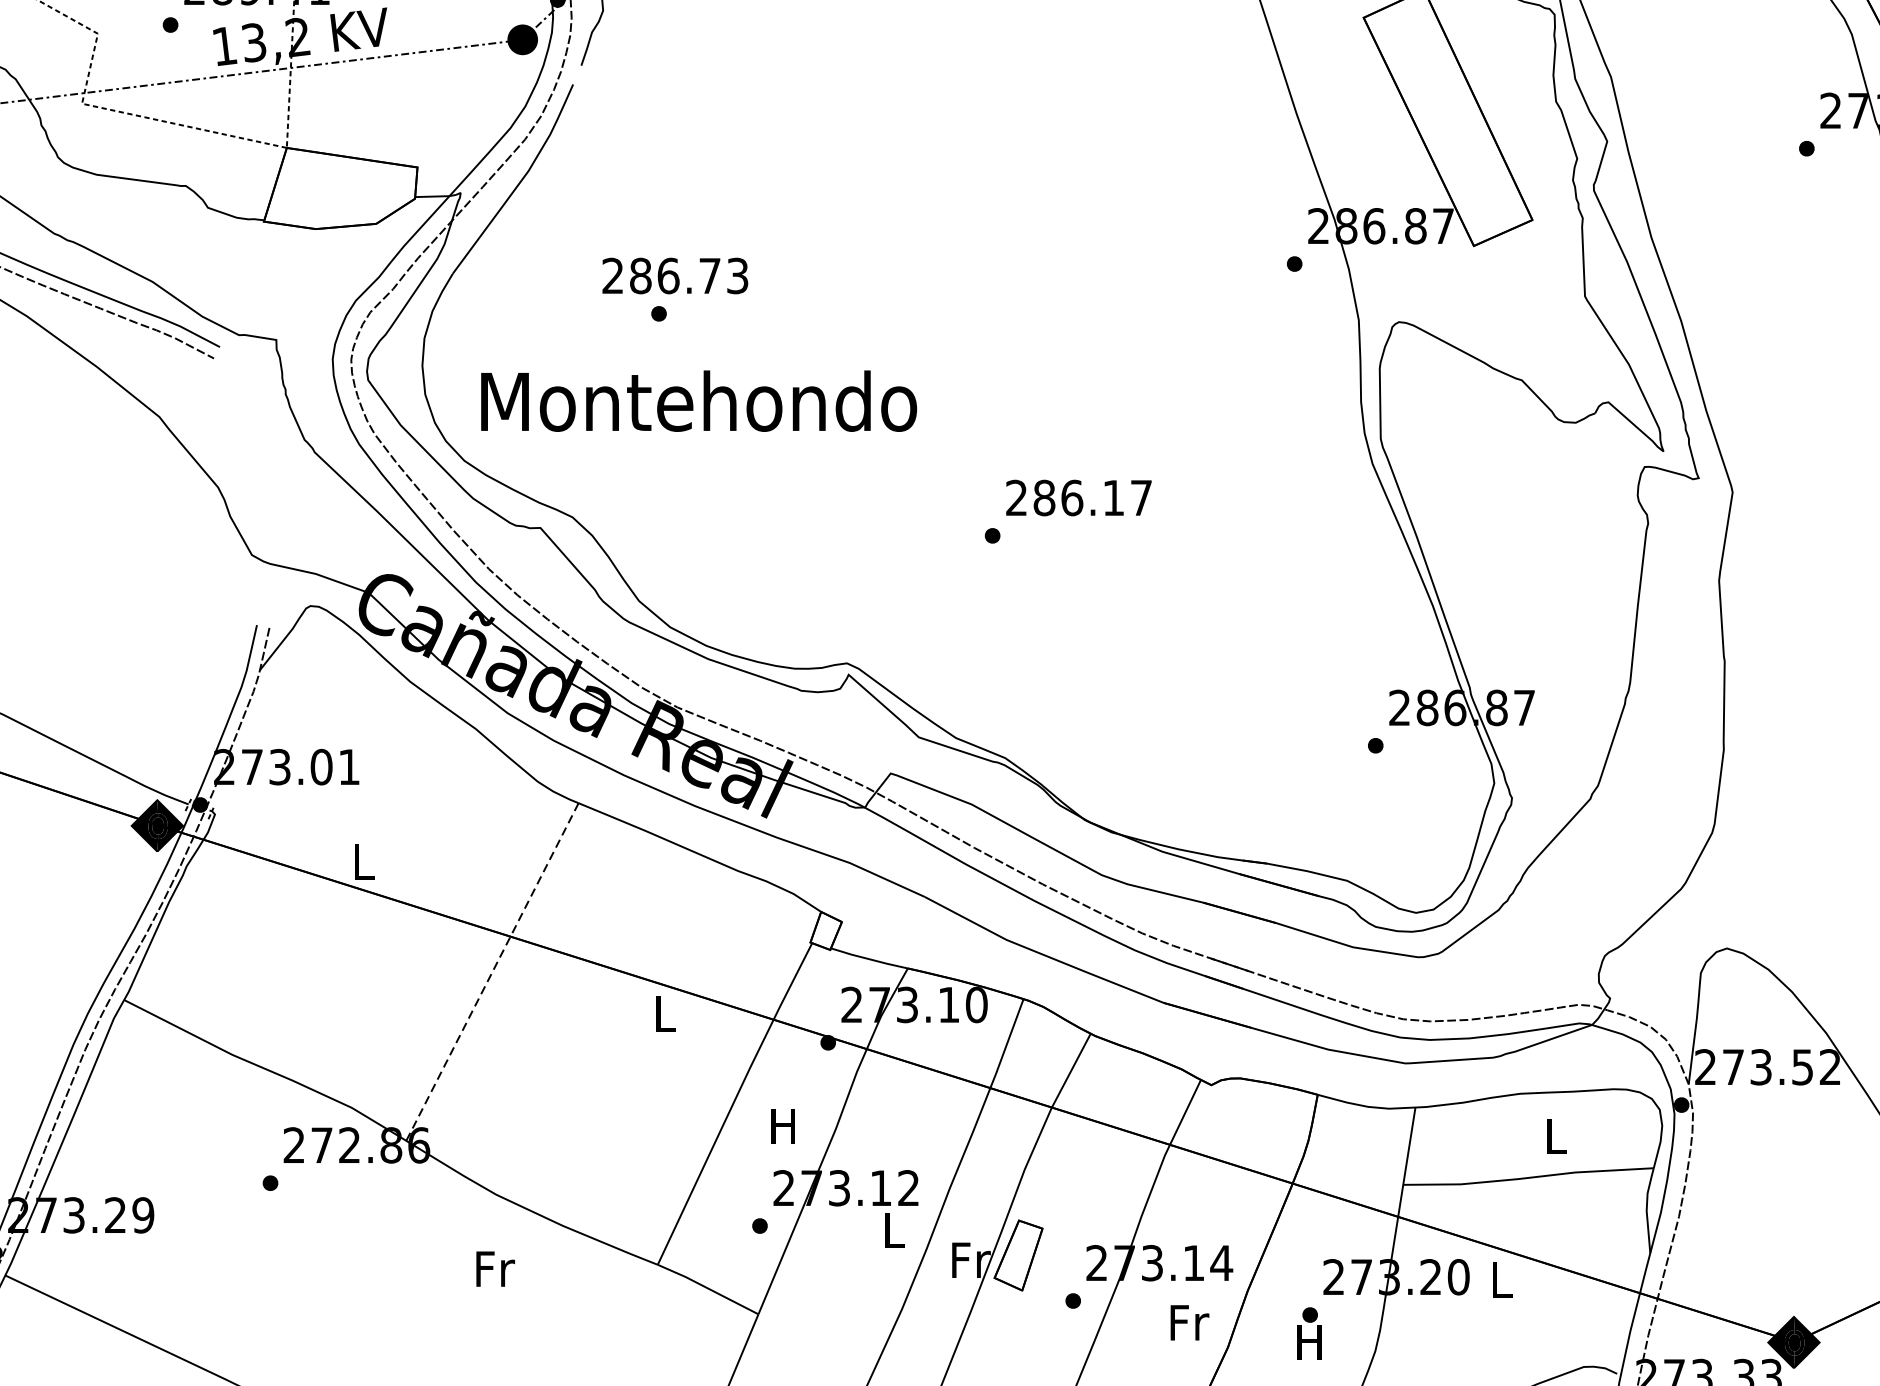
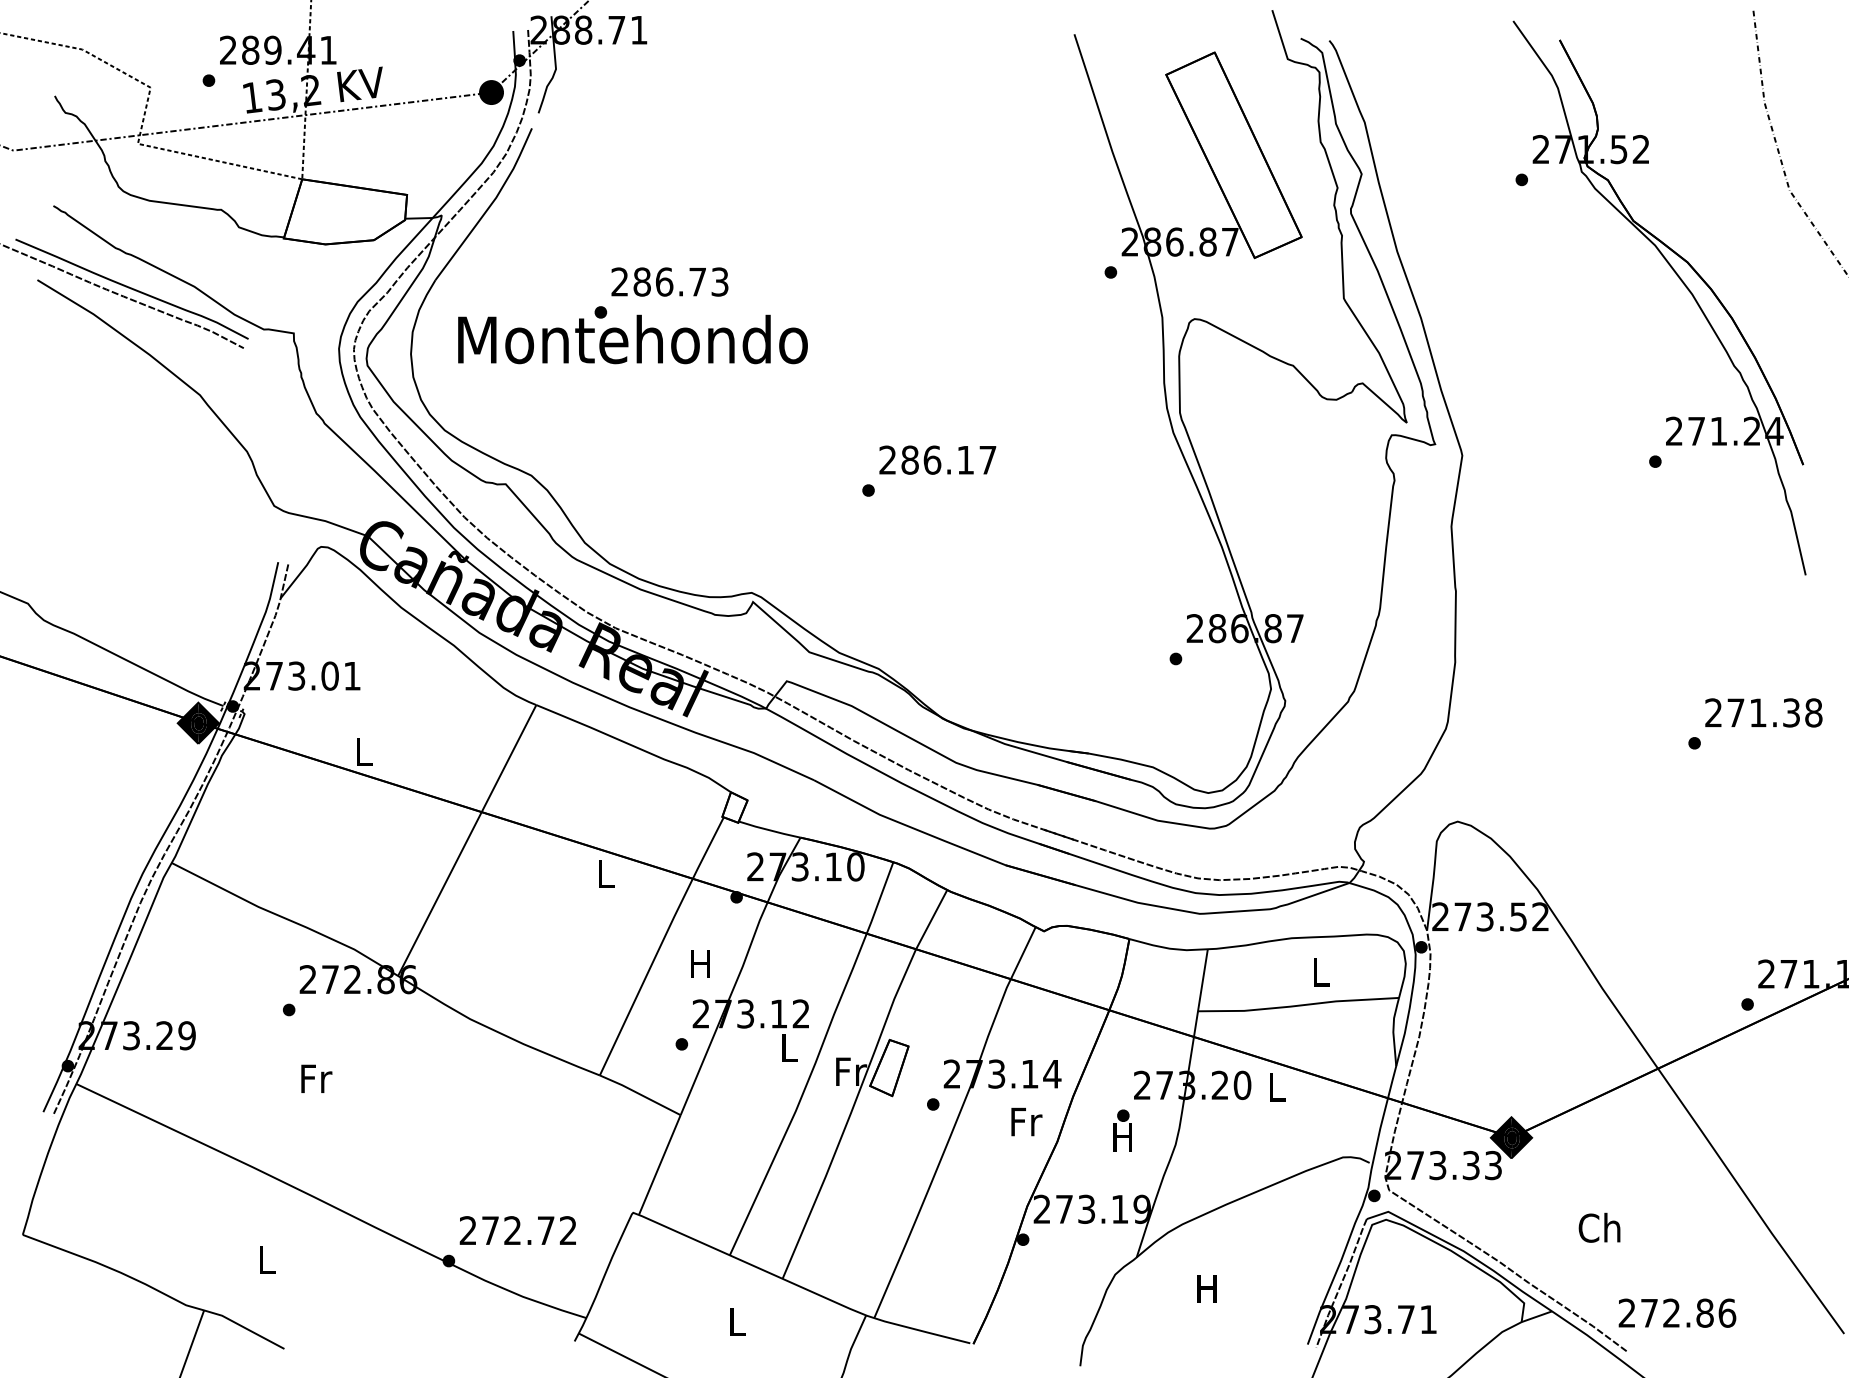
text: (674, 275) -> (669, 281), moved
text: (698, 401) -> (632, 339), moved
line: (492, 971) -> (467, 840), dashed -> solid
text: (495, 1268) -> (316, 1078), moved

